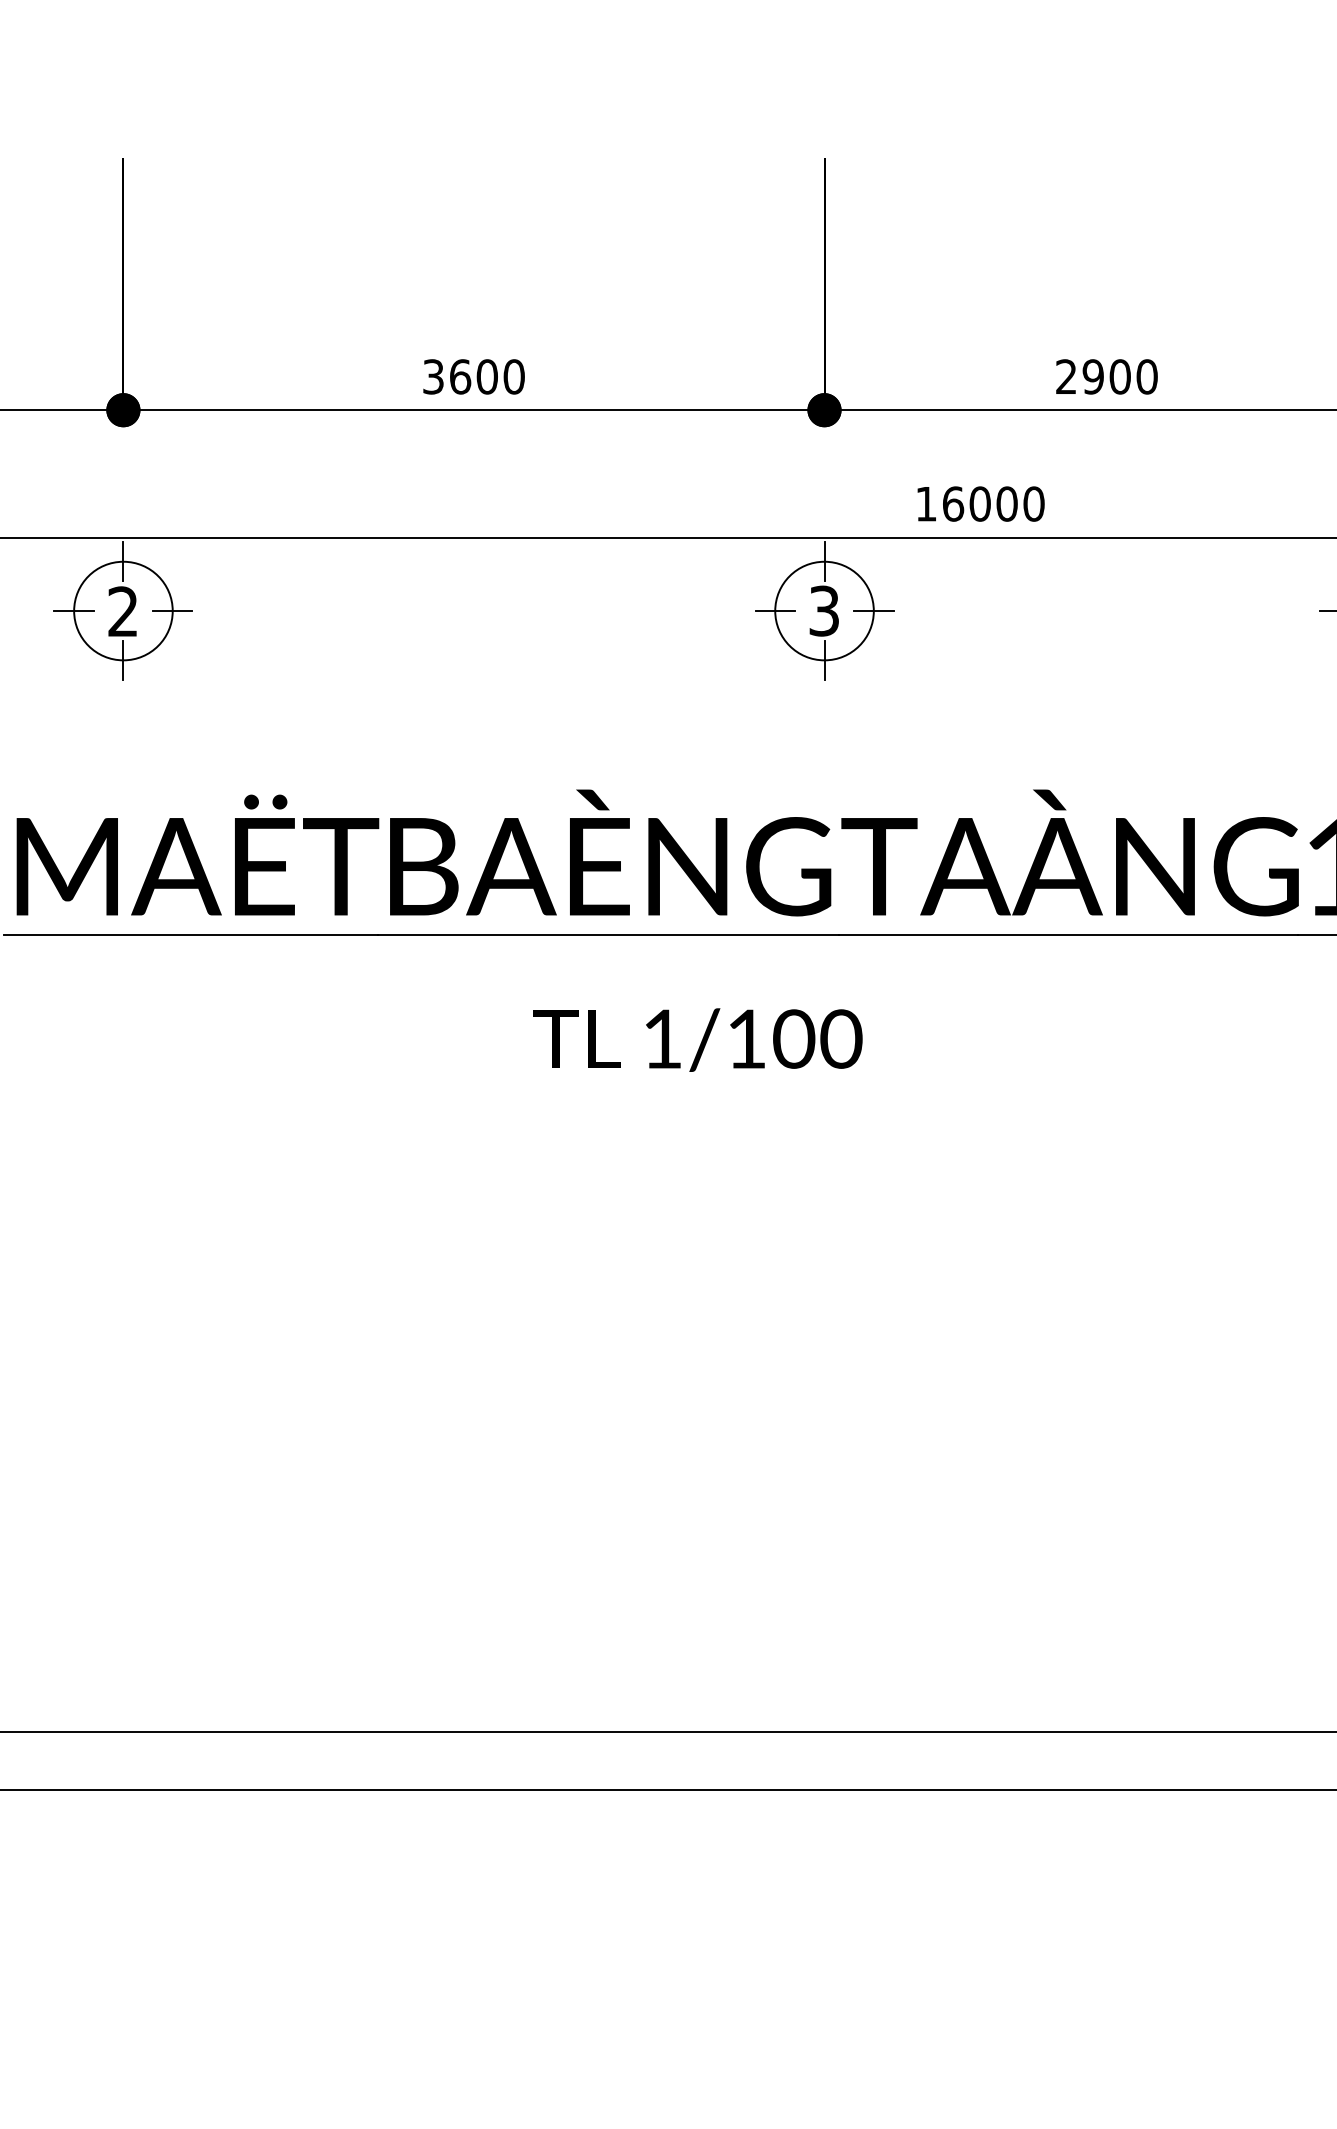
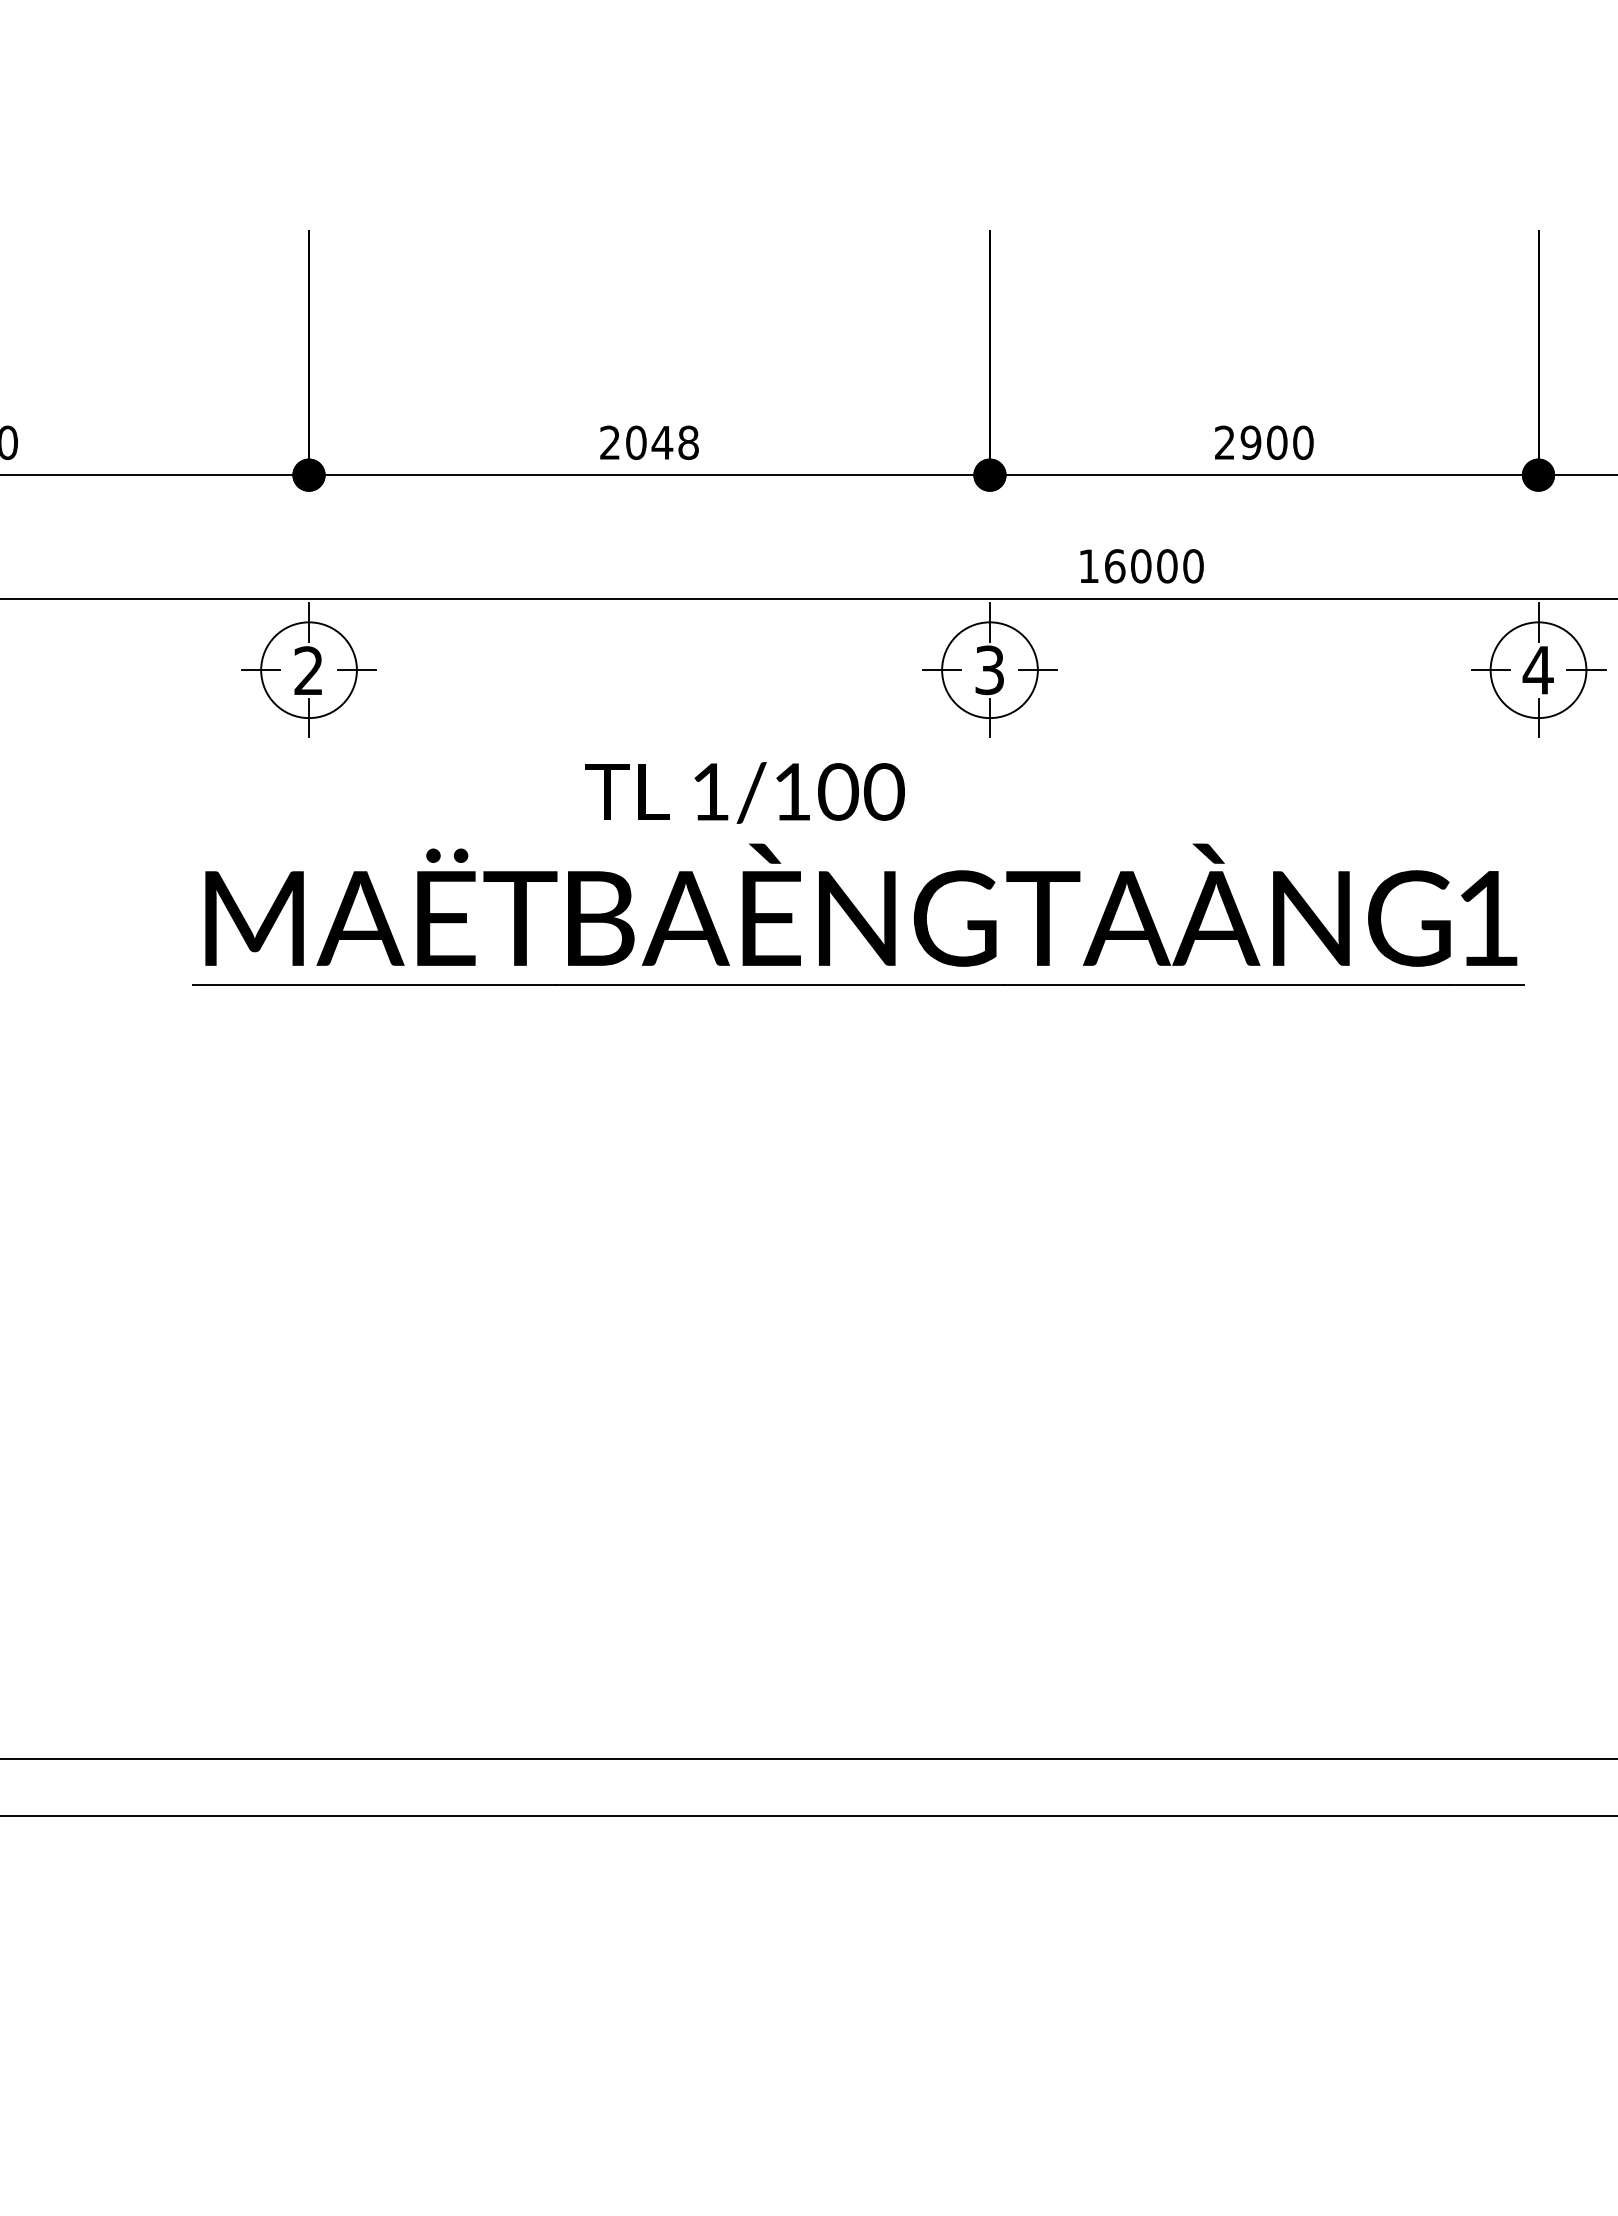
text: (473, 376) -> (649, 442), 3600 -> 2048
text: (697, 1039) -> (744, 792), moved

